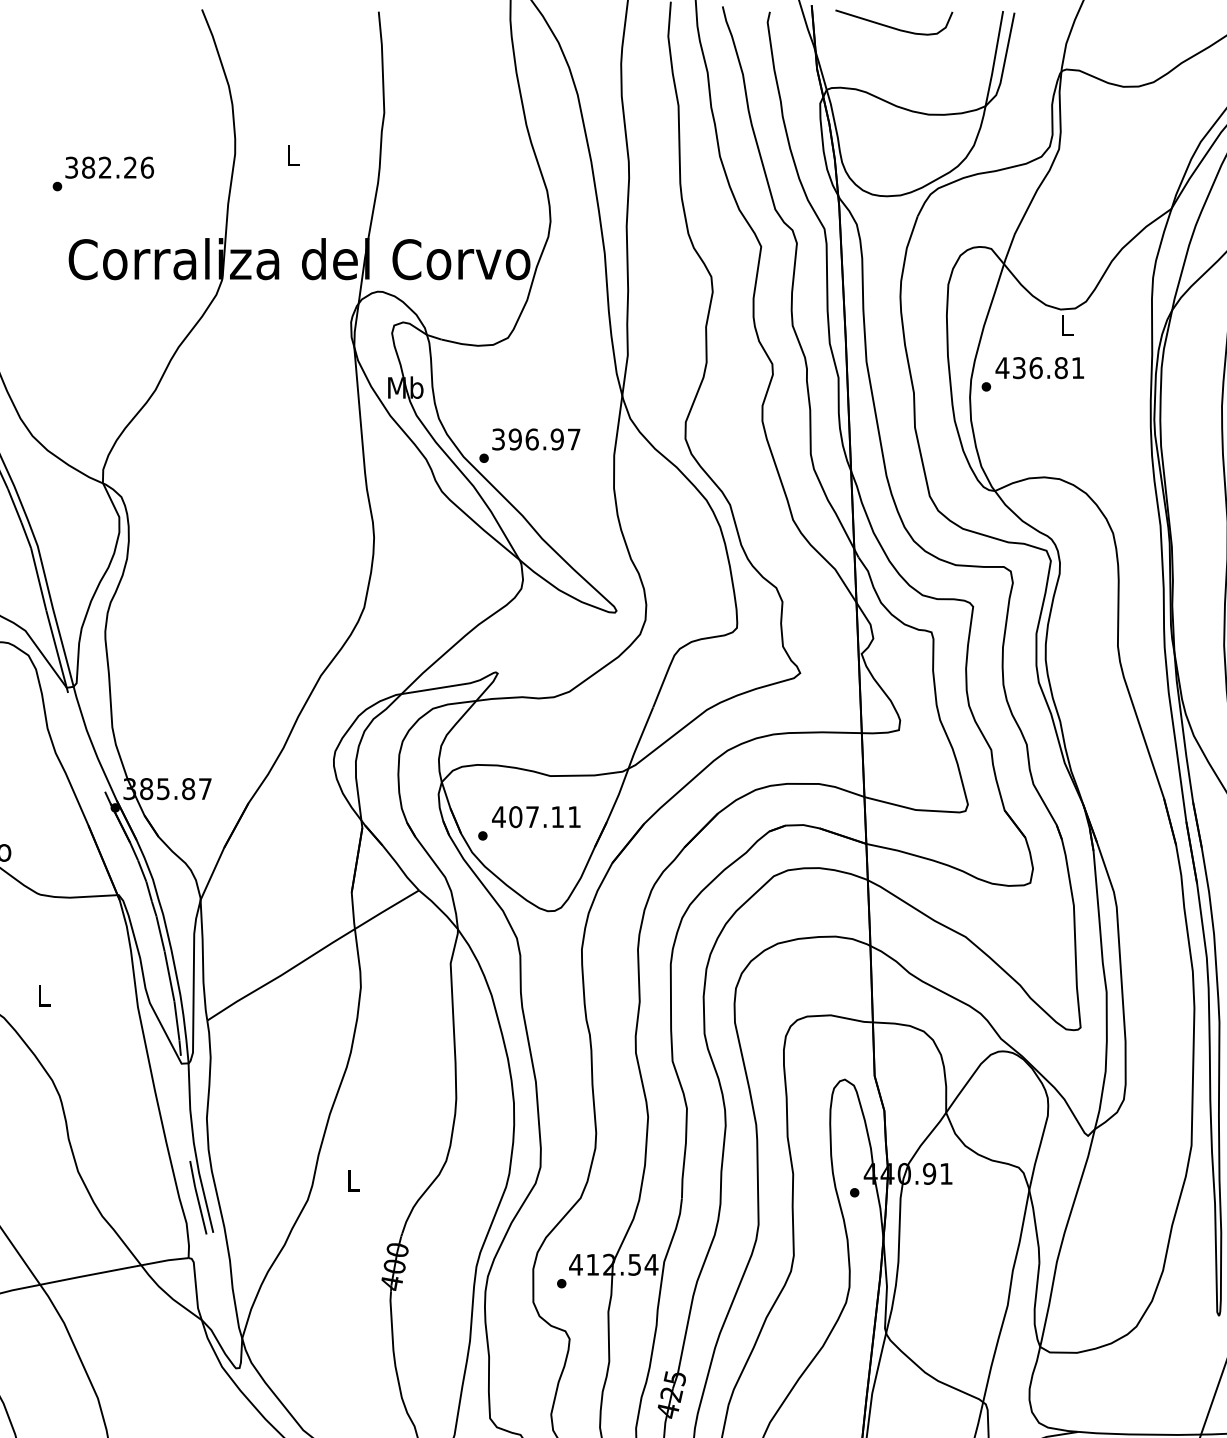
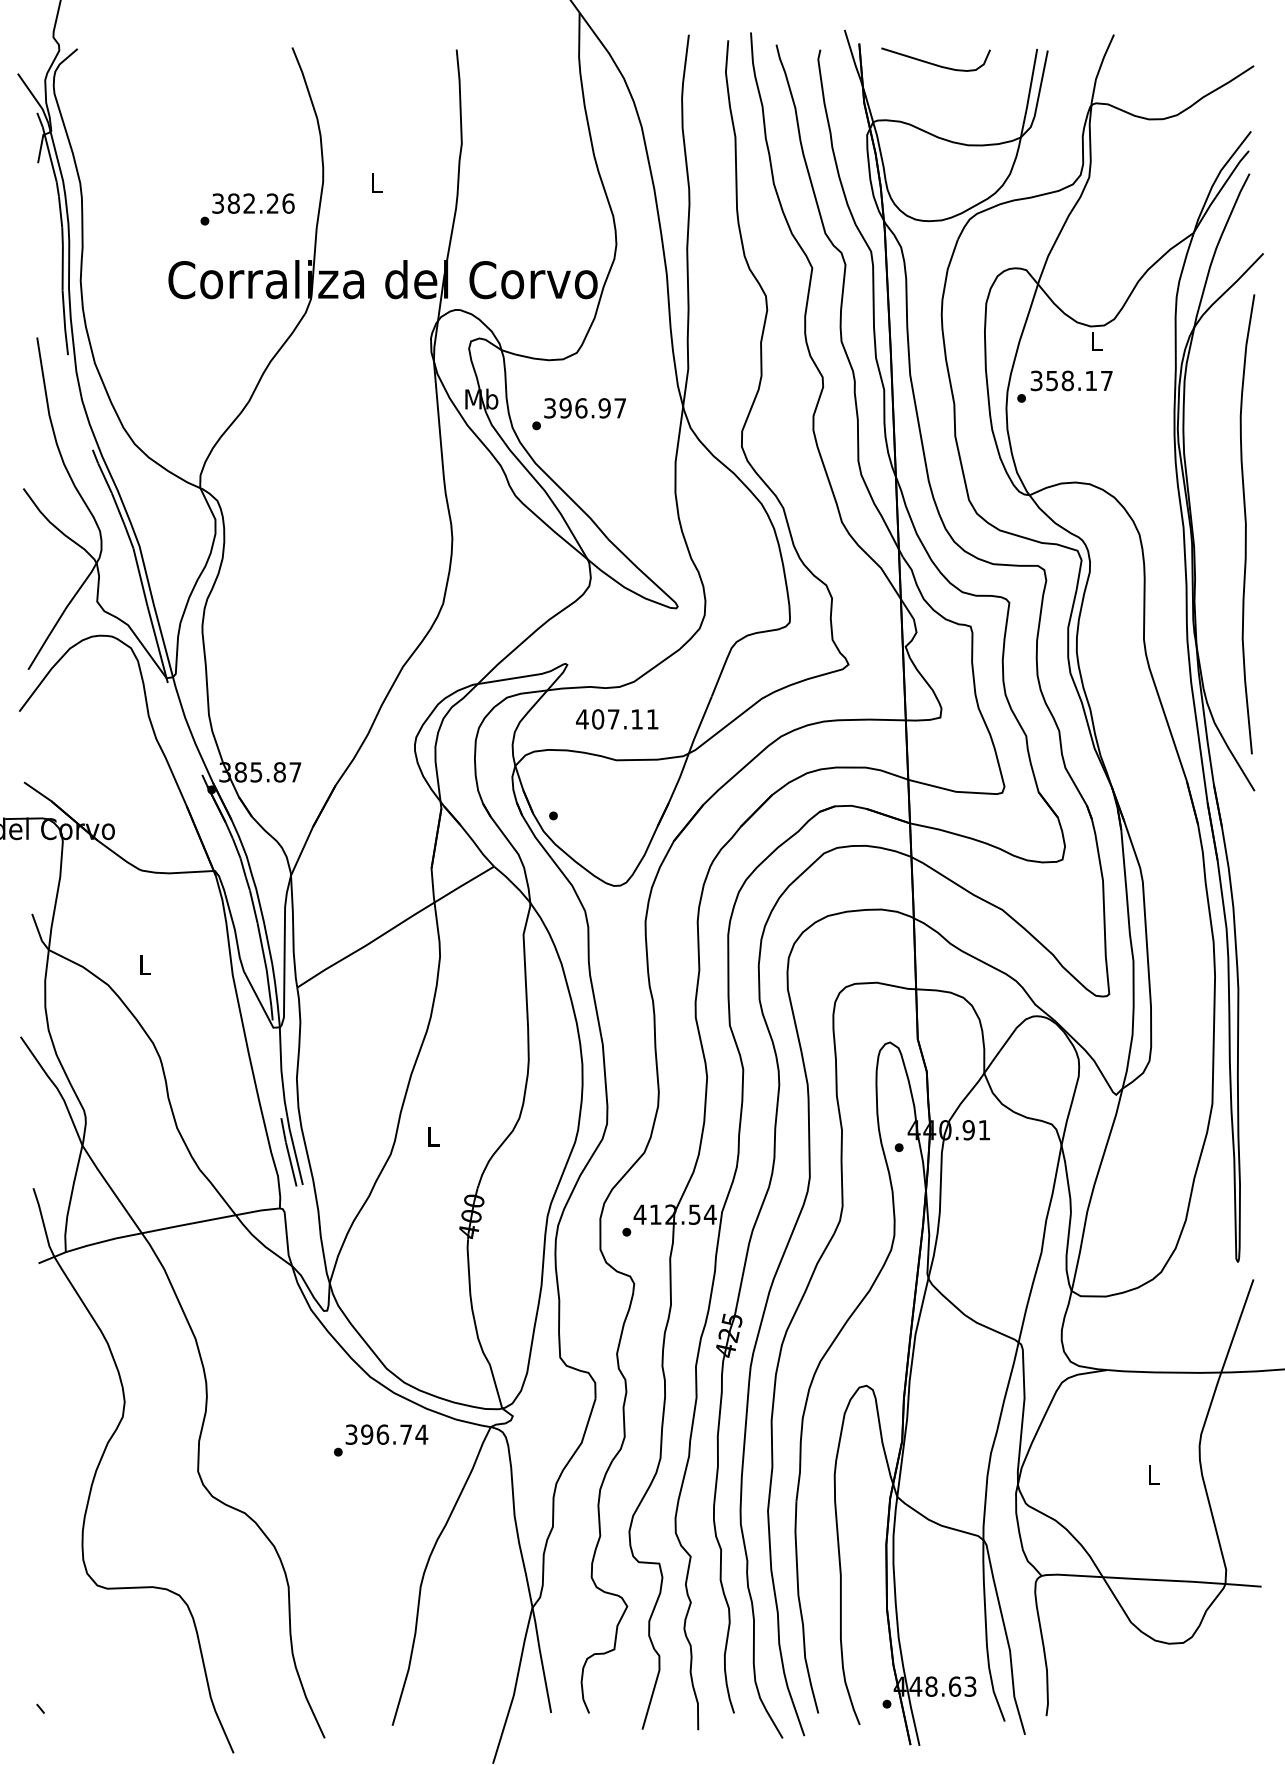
text: (103, 174) -> (247, 209), moved
text: (1040, 367) -> (1071, 380), 436.81 -> 358.17
text: (529, 446) -> (578, 414), moved
text: (536, 817) -> (617, 719), moved

